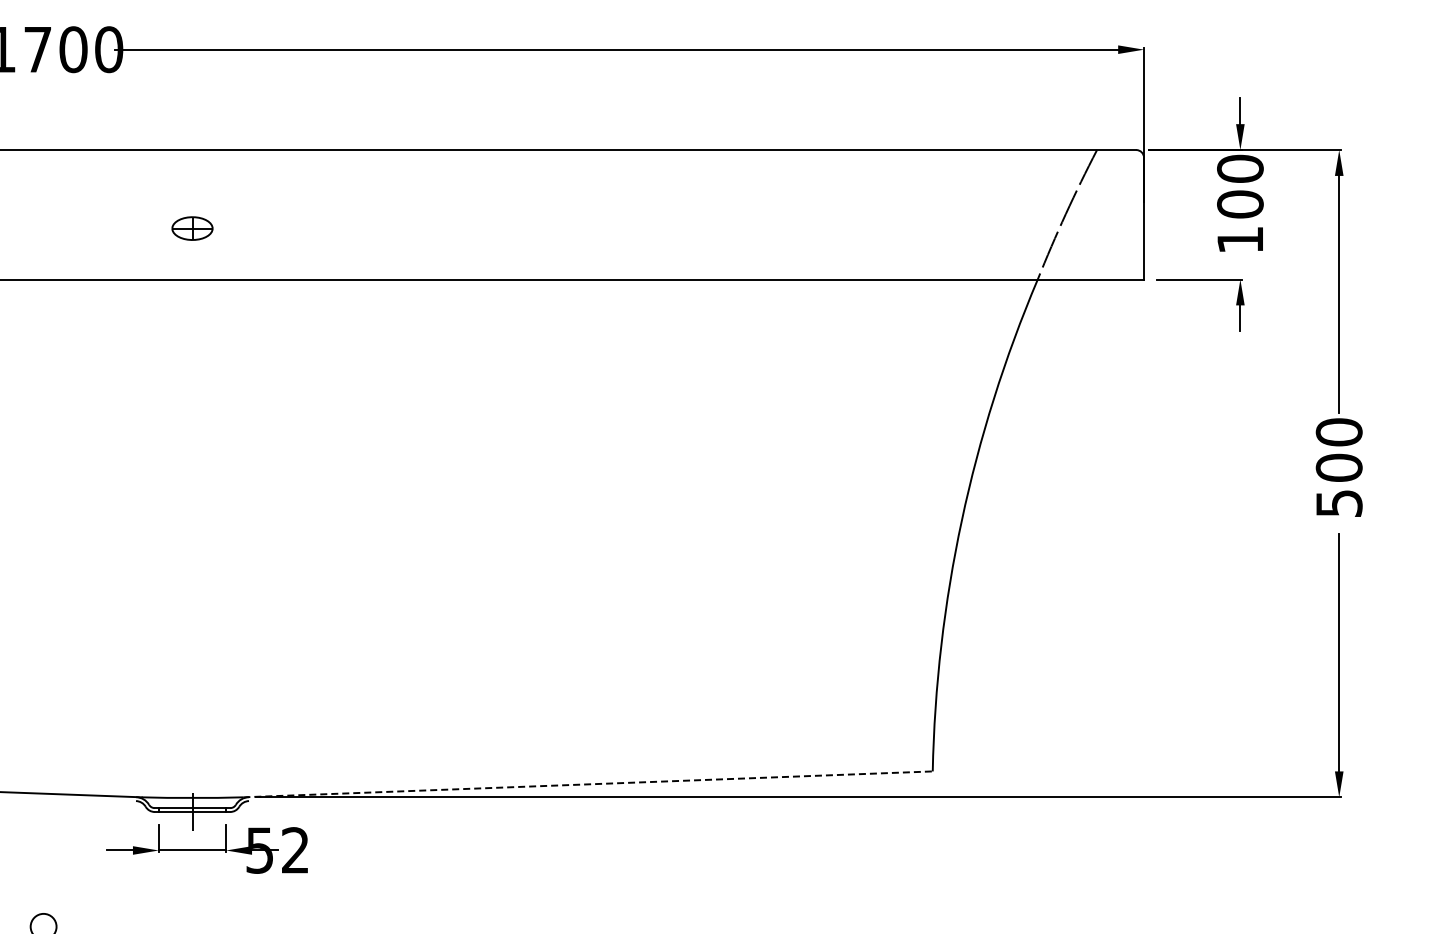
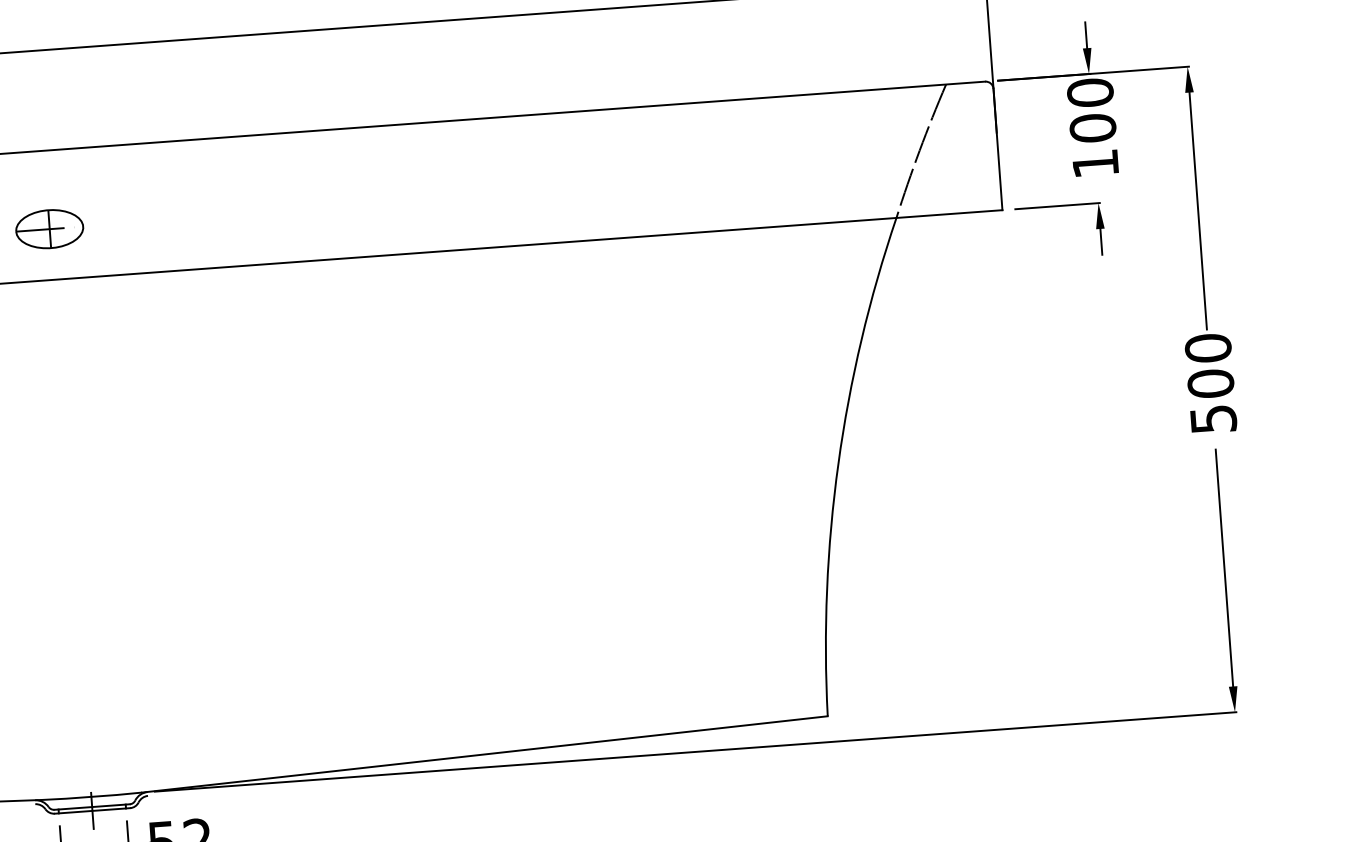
part: (192, 228) -> (49, 229), size x1.67
line: (588, 784) -> (485, 754), dashed -> solid

